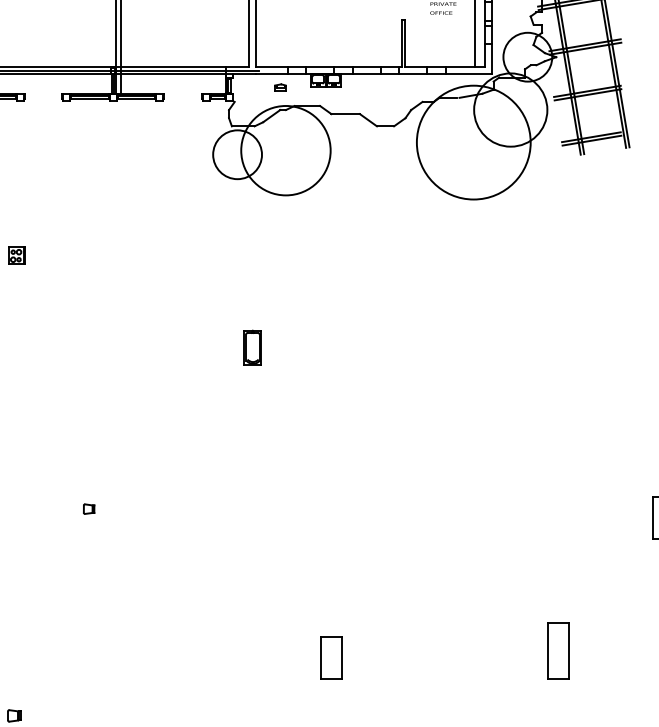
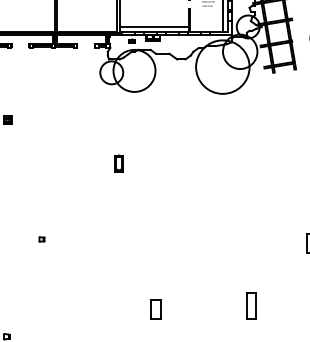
line: (328, 56) -> (154, 26), added
part: (558, 649) -> (251, 305), moved

